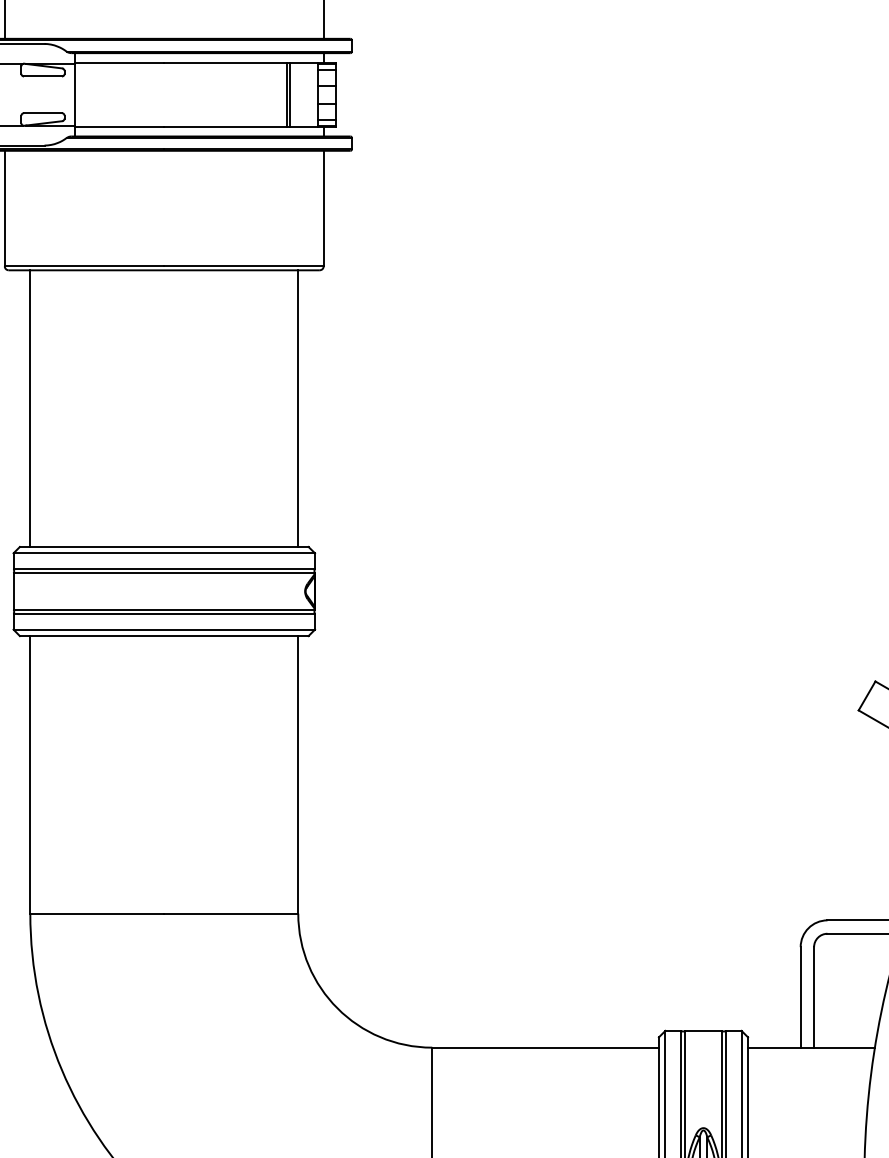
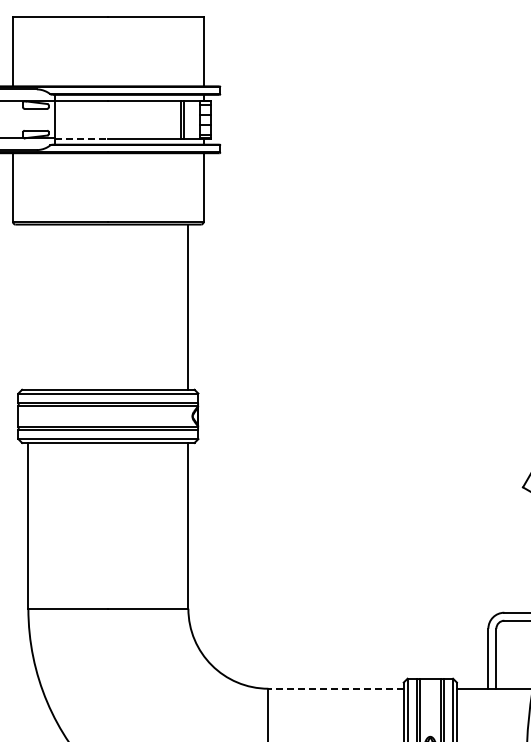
line: (119, 126) -> (81, 138), solid -> dashed
line: (30, 407) -> (28, 306), removed
line: (546, 1047) -> (336, 688), solid -> dashed

